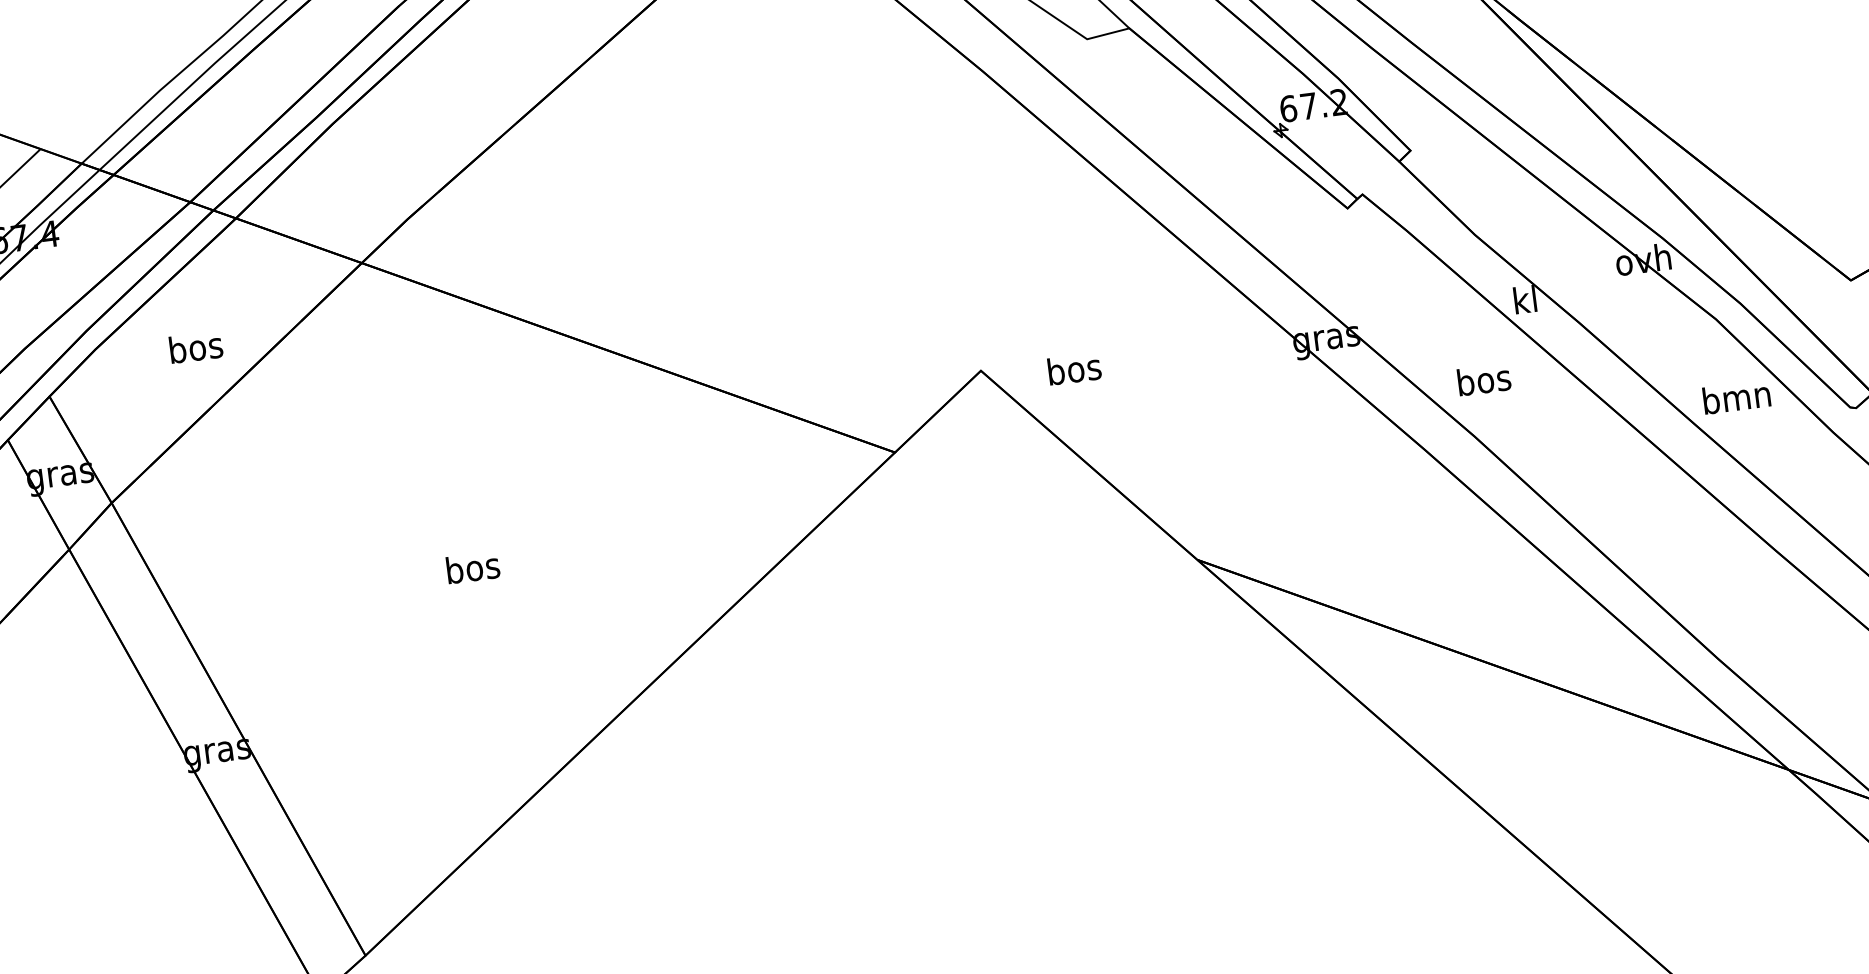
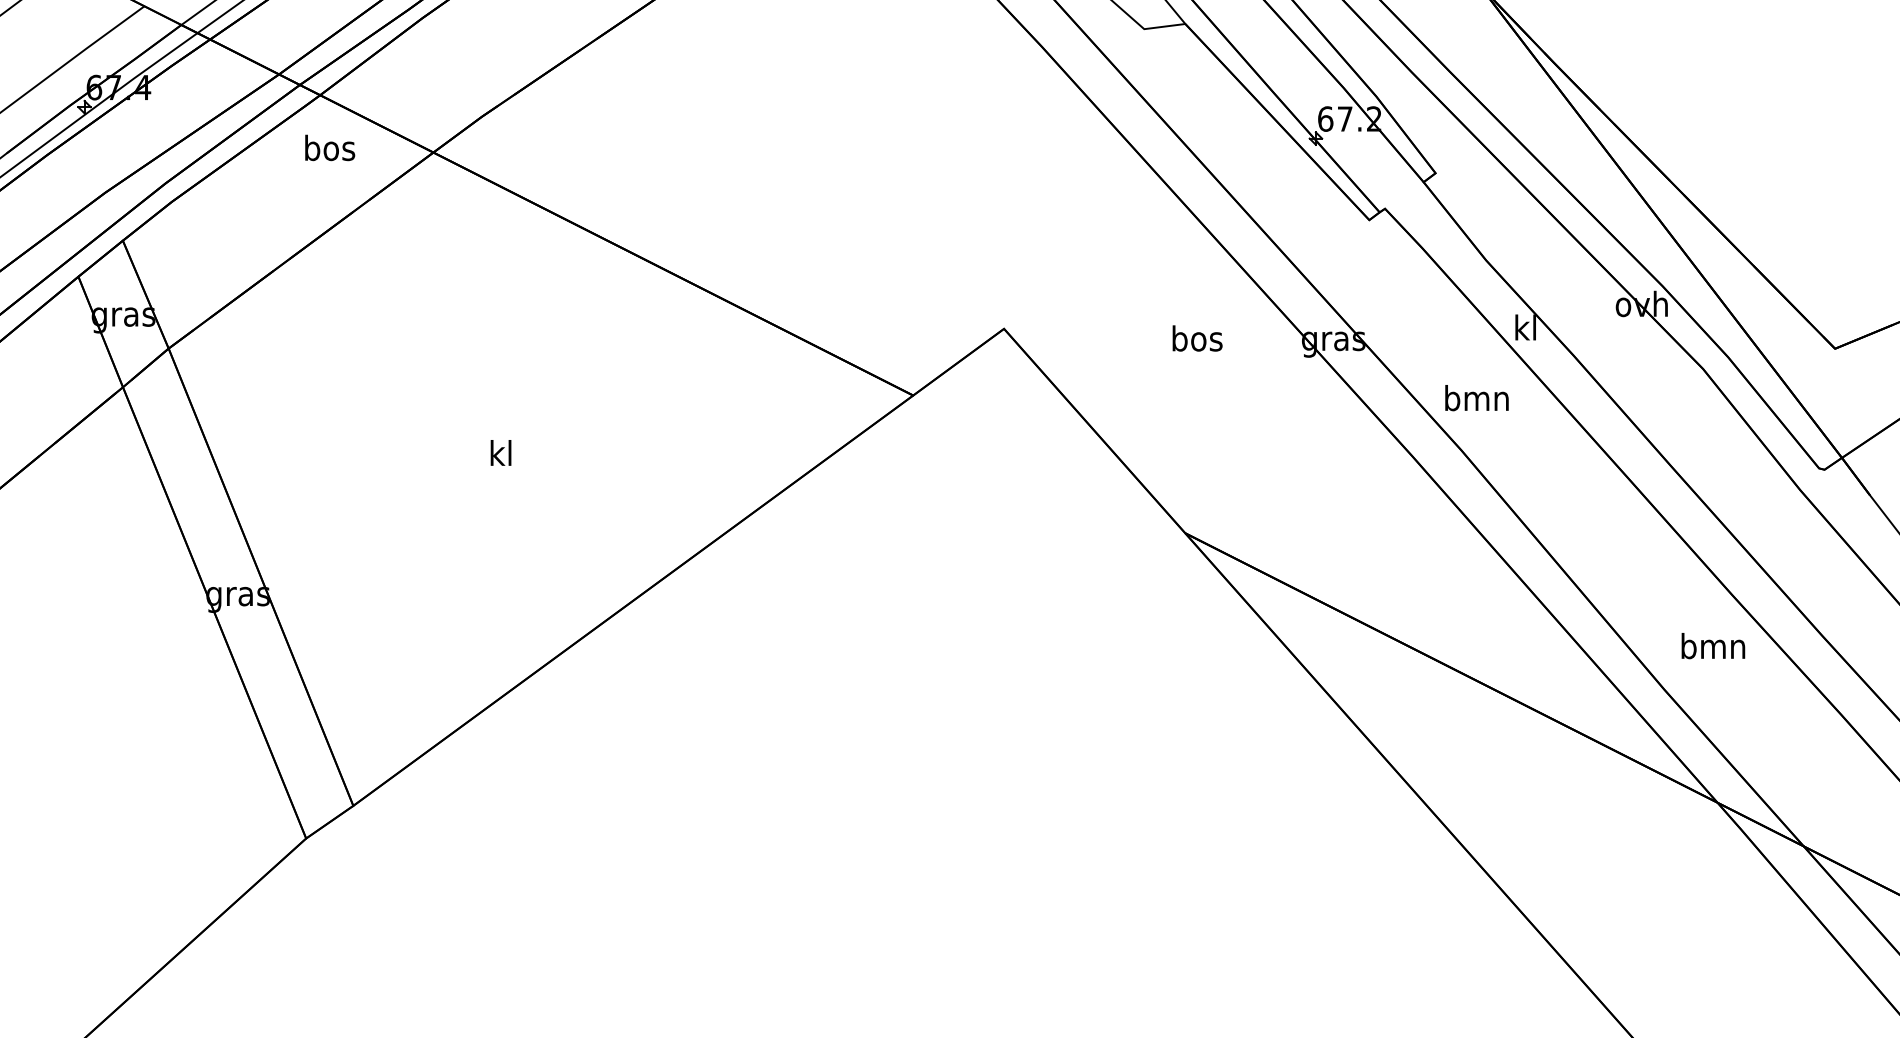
text: (196, 346) -> (330, 147), moved
text: (1074, 369) -> (1197, 338), moved
text: (1483, 380) -> (1476, 398), bos -> bmn
text: (1736, 397) -> (1713, 646), moved
text: (473, 568) -> (501, 453), bos -> kl

